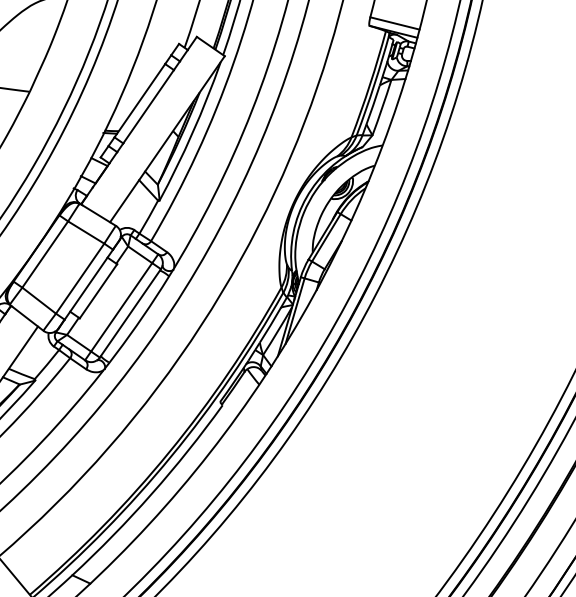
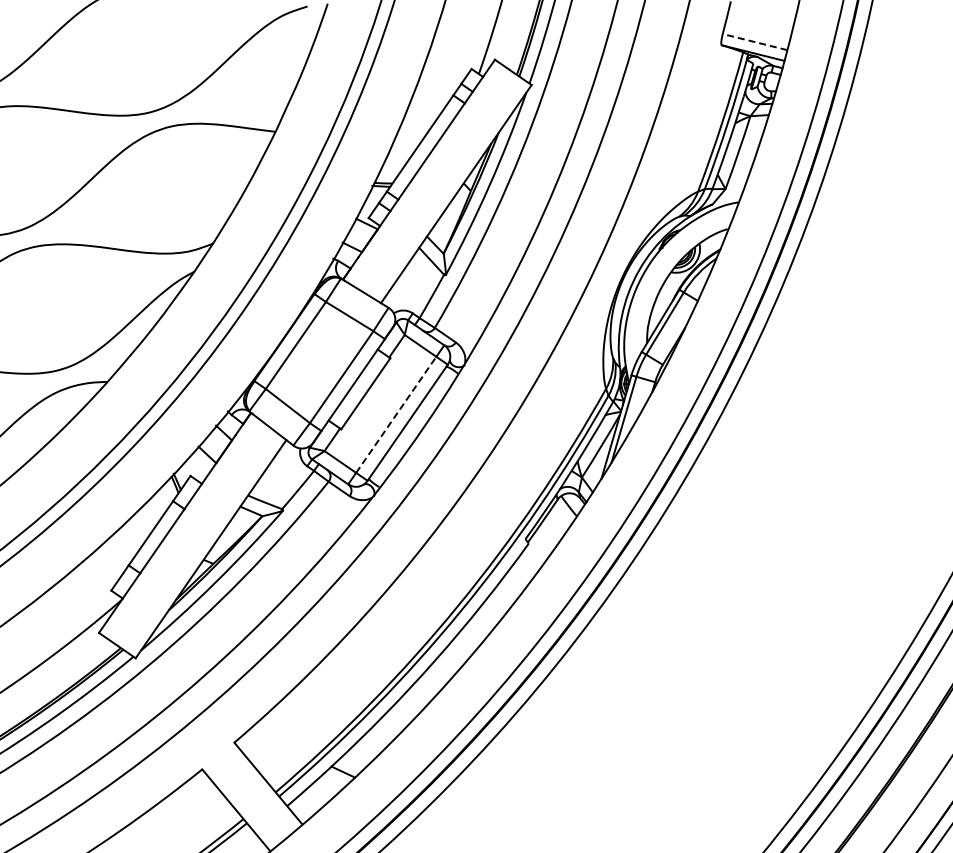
line: (394, 23) -> (754, 41), solid -> dashed
line: (121, 307) -> (396, 414), solid -> dashed

